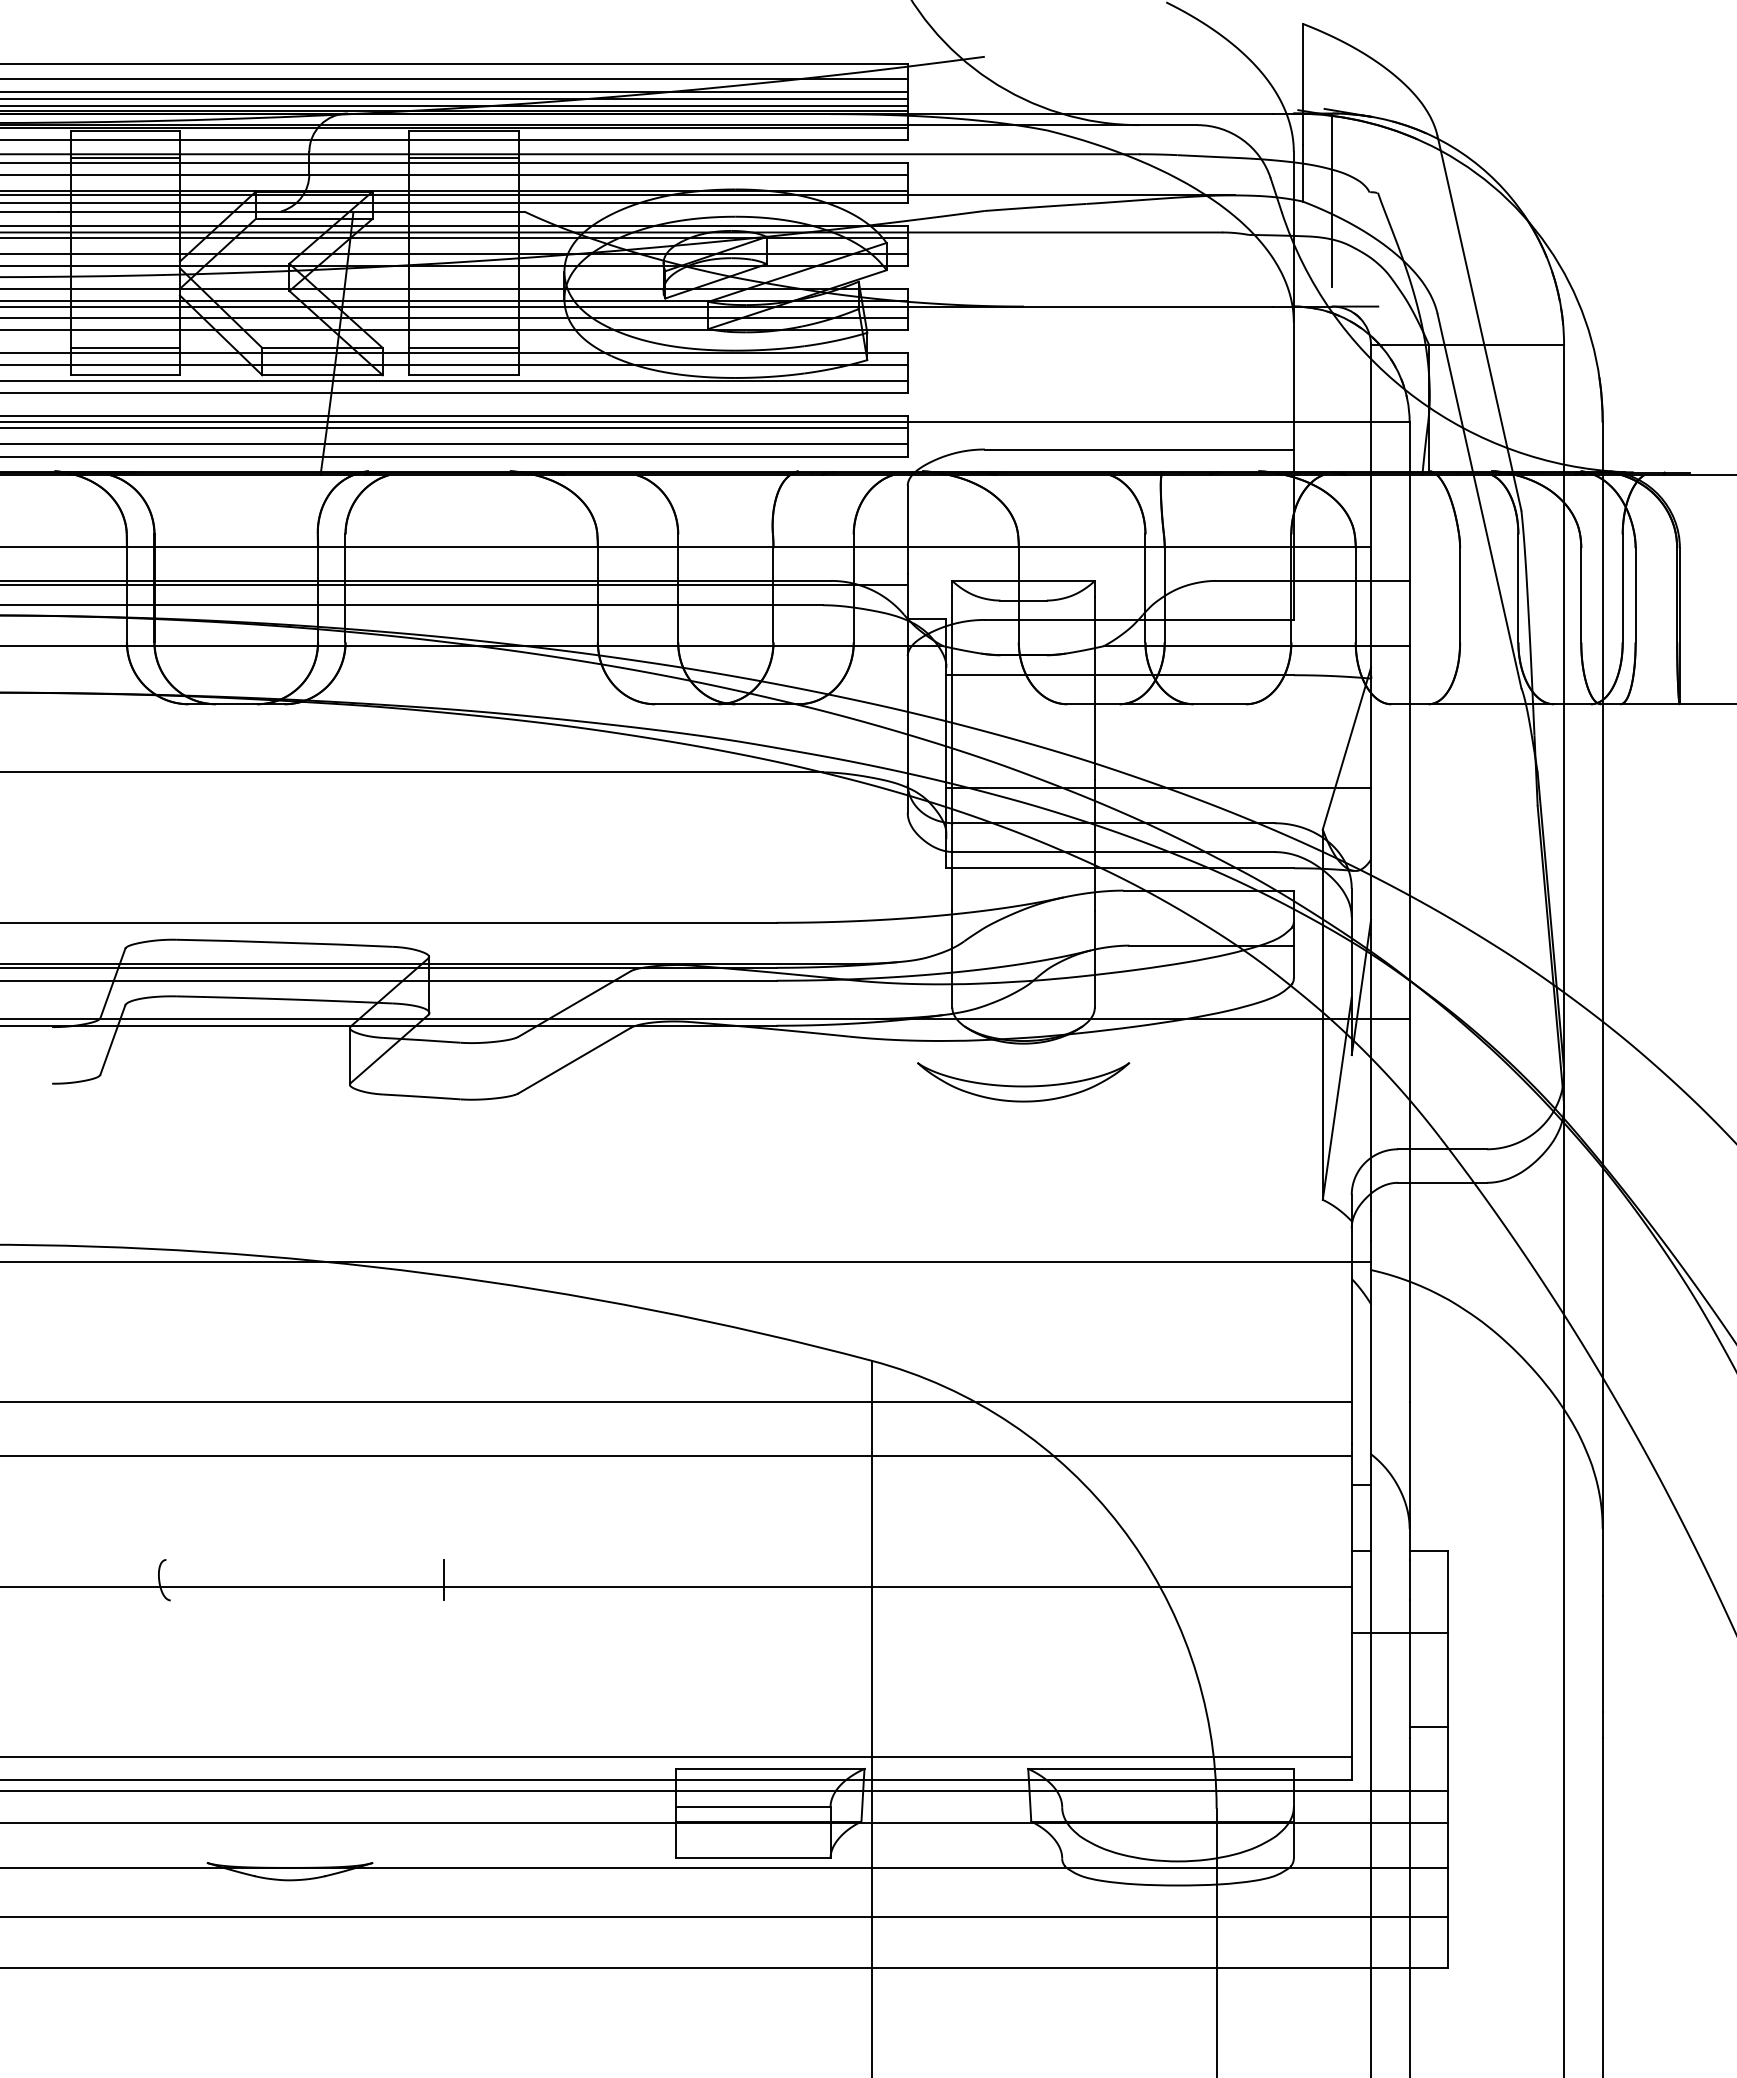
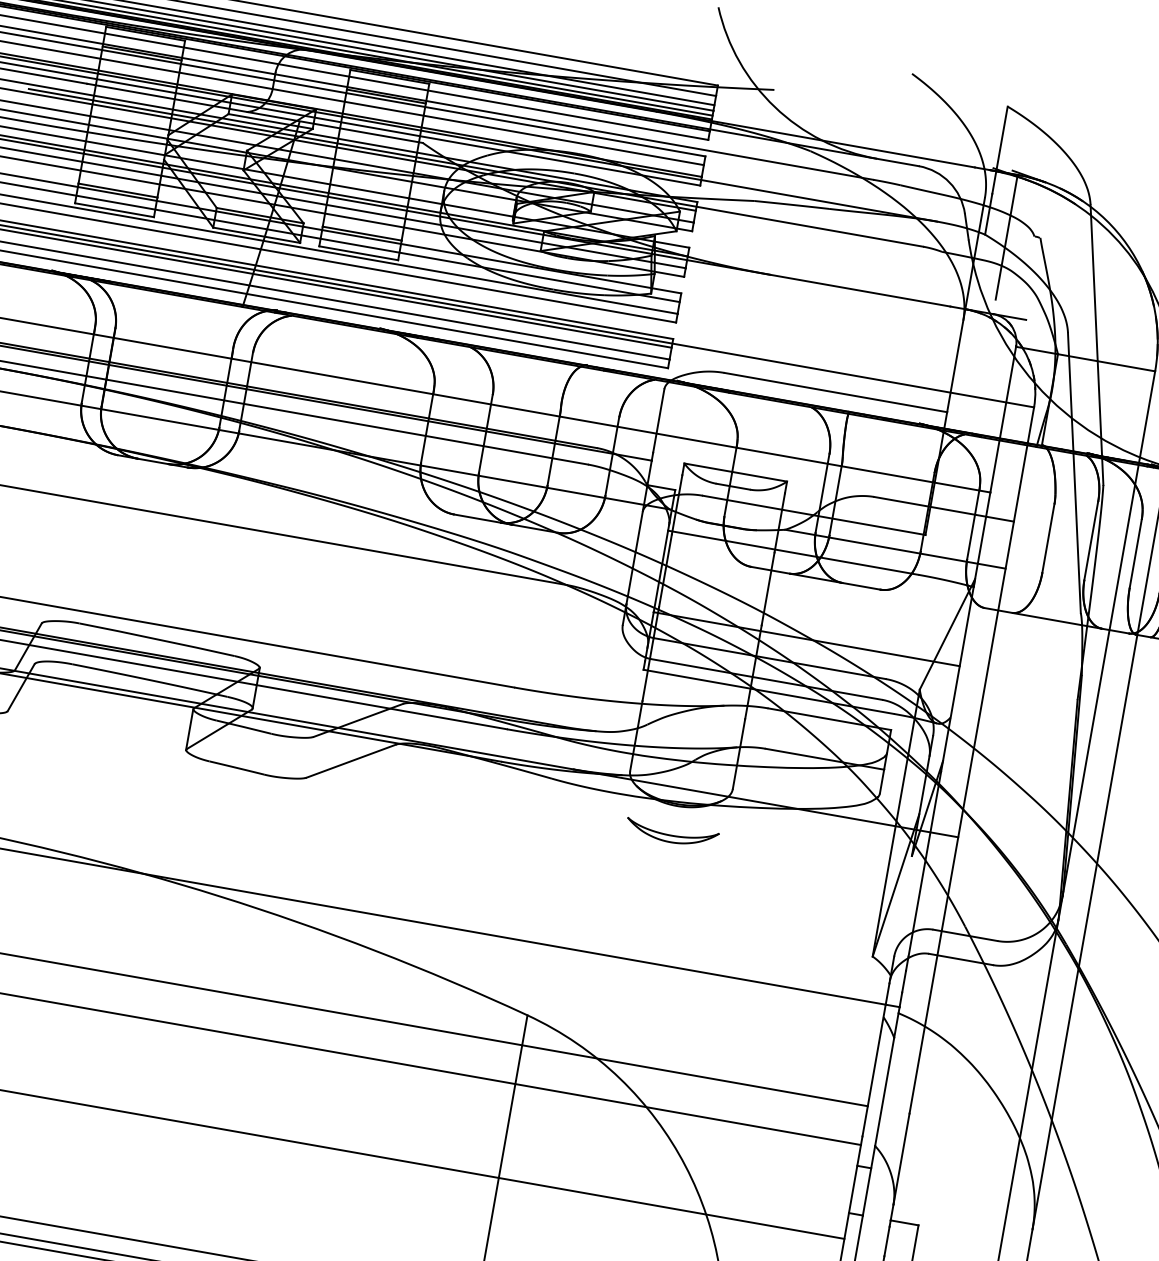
part: (1023, 1082) -> (671, 833), size x0.6
line: (444, 1579) -> (191, 1118), removed

